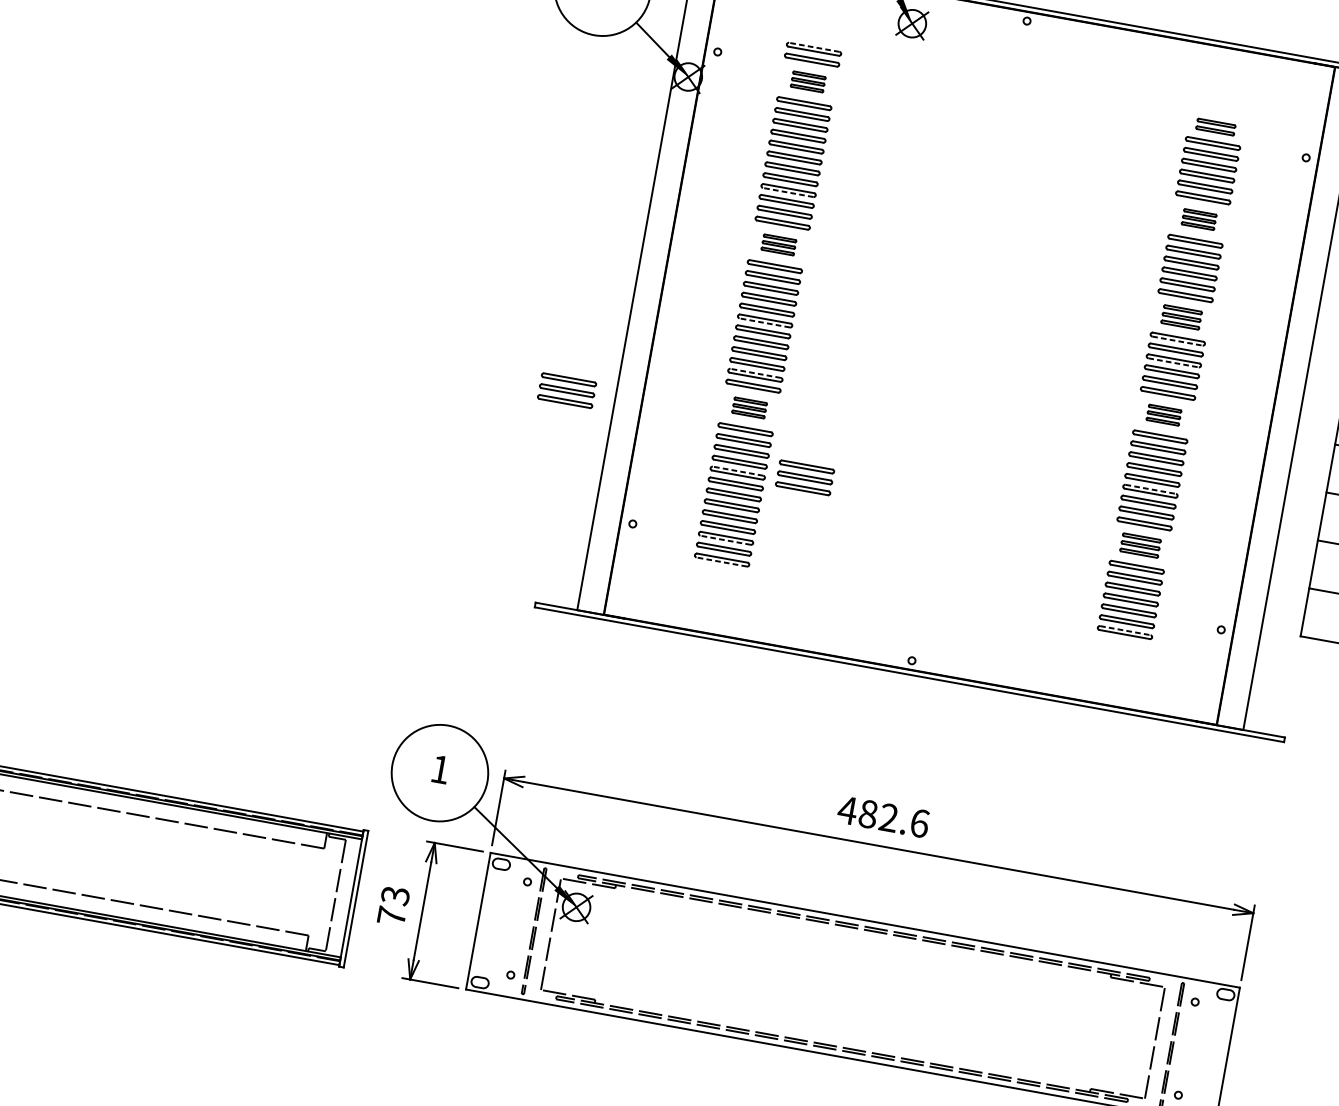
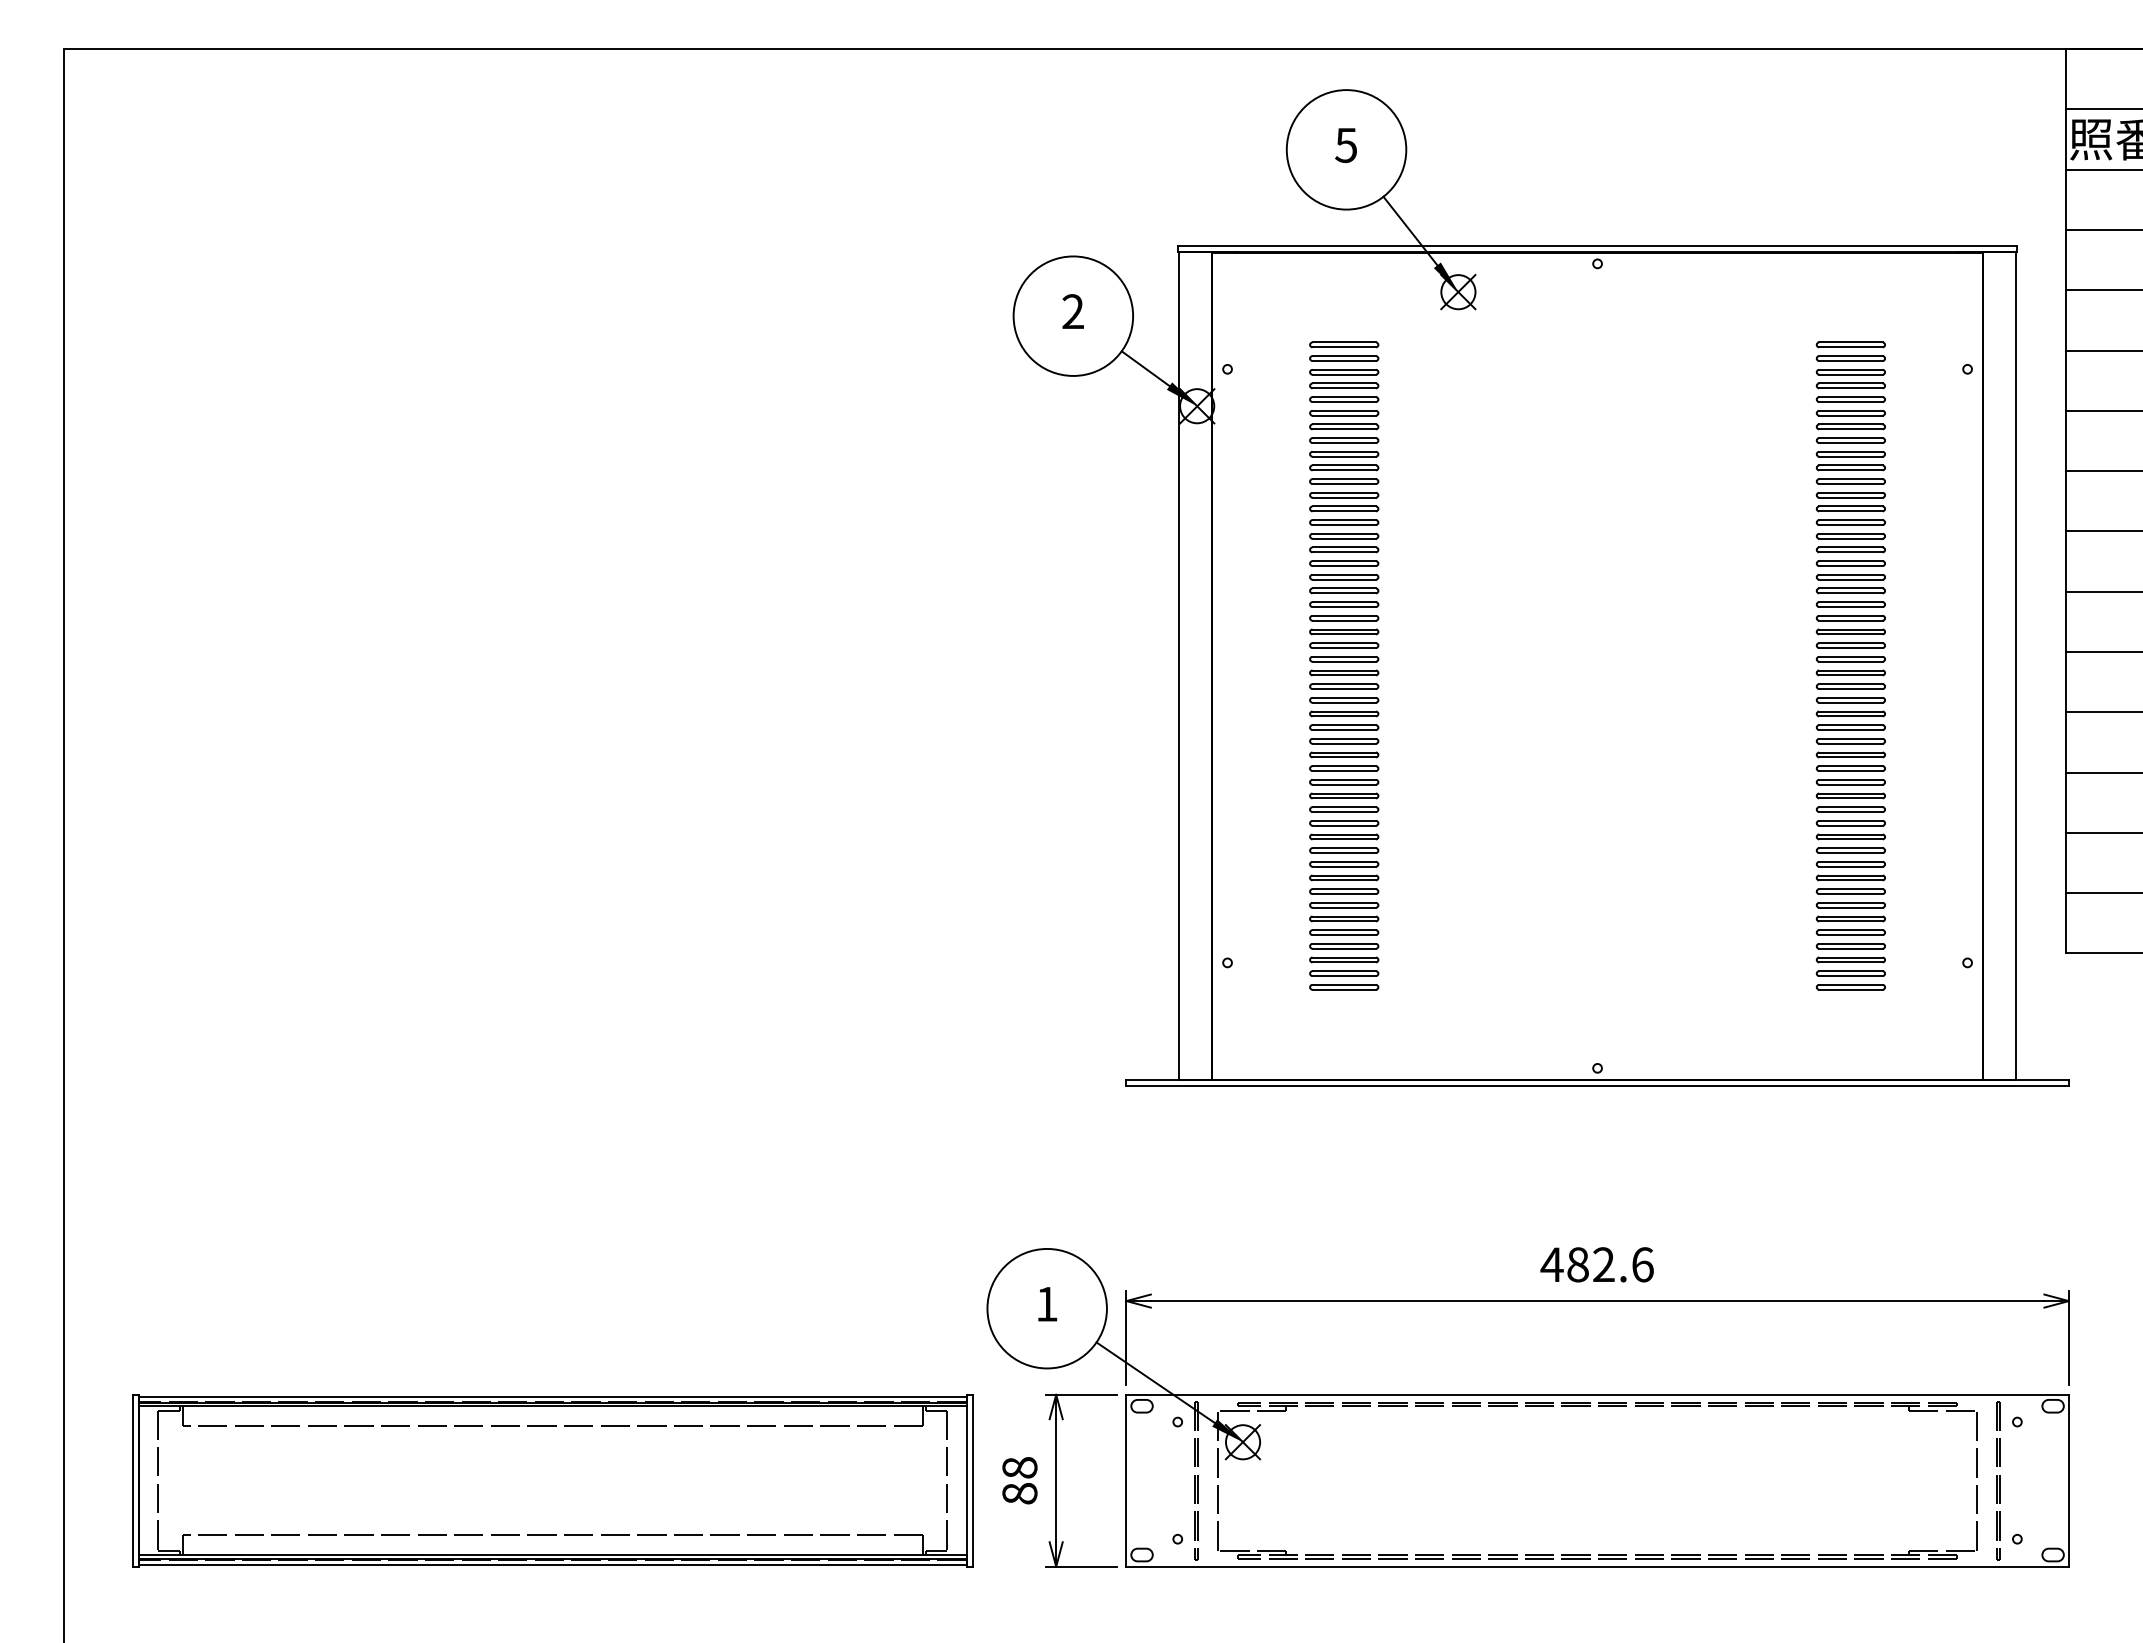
line: (814, 47) -> (1344, 342), dashed -> solid
part: (808, 81) -> (1344, 385), size x1.67
part: (1215, 126) -> (1850, 351), size x1.43
line: (788, 192) -> (1344, 525), dashed -> solid
part: (1199, 219) -> (1850, 467), size x1.67
part: (779, 244) -> (1344, 590), size x1.67
part: (1181, 317) -> (1850, 590), size x1.43
line: (764, 323) -> (1344, 689), dashed -> solid
line: (1177, 340) -> (1850, 620), dashed -> solid
line: (1173, 363) -> (1850, 648), dashed -> solid
line: (755, 373) -> (1344, 752), dashed -> solid
part: (567, 390) -> (1118, 814), removed
part: (749, 407) -> (1344, 795), size x1.67
part: (1163, 414) -> (1850, 713), size x1.67
line: (738, 471) -> (1344, 875), dashed -> solid
part: (805, 477) -> (1427, 868), removed
line: (1150, 489) -> (1850, 807), dashed -> solid
line: (725, 540) -> (1344, 962), dashed -> solid
part: (1140, 545) -> (1850, 877), size x1.43
line: (722, 561) -> (1344, 989), dashed -> solid
line: (1125, 630) -> (1850, 984), dashed -> solid
text: (393, 905) -> (1019, 1480), 73 -> 88

